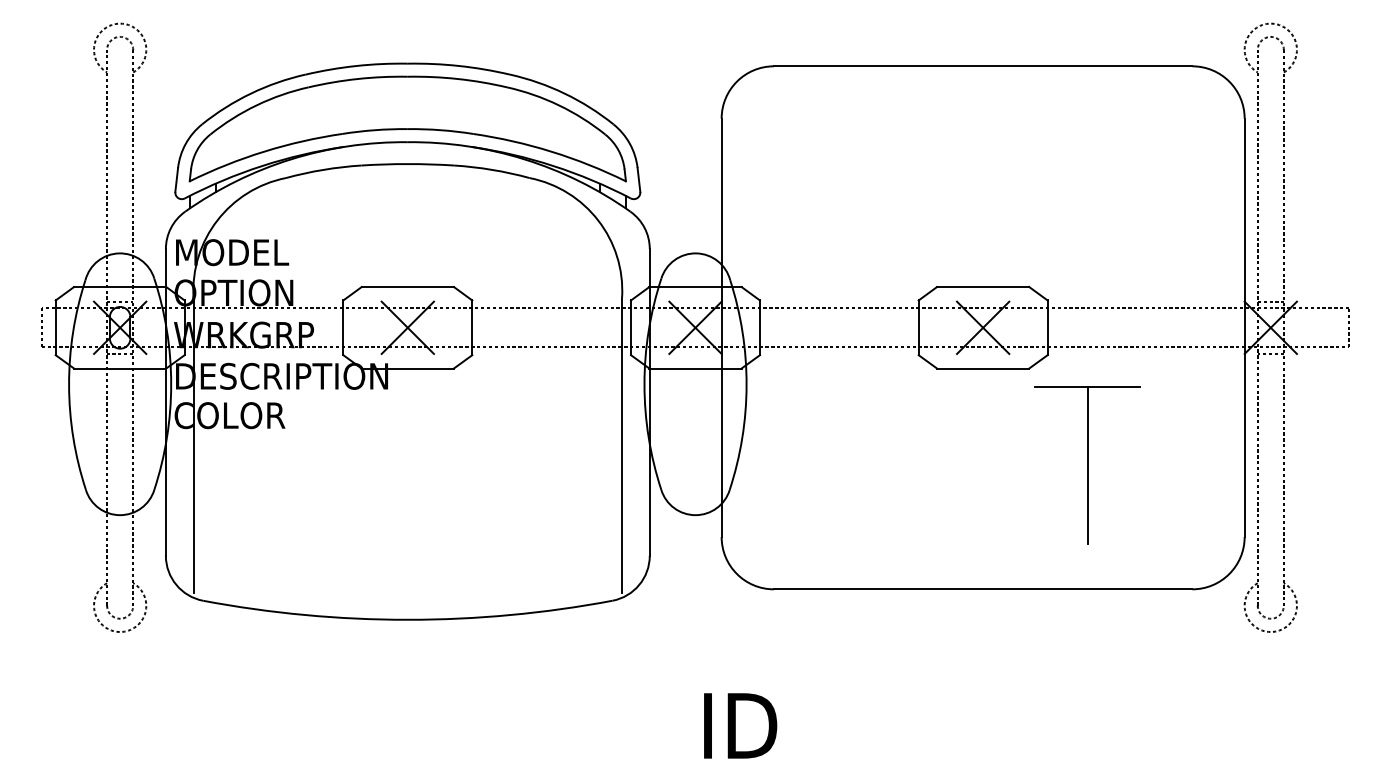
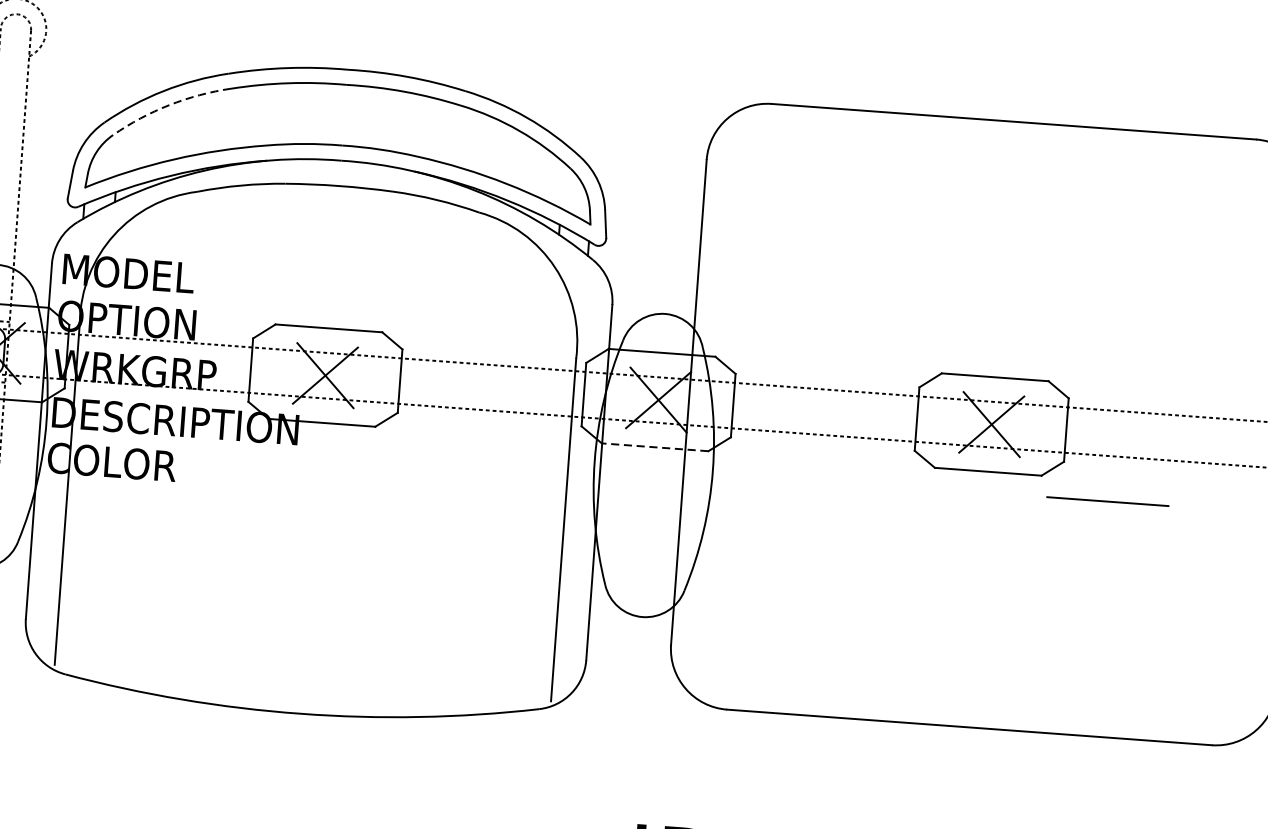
arc: (256, 105) -> (169, 105), solid -> dashed
line: (695, 368) -> (655, 447), solid -> dashed
line: (1087, 464) -> (1100, 591), removed

